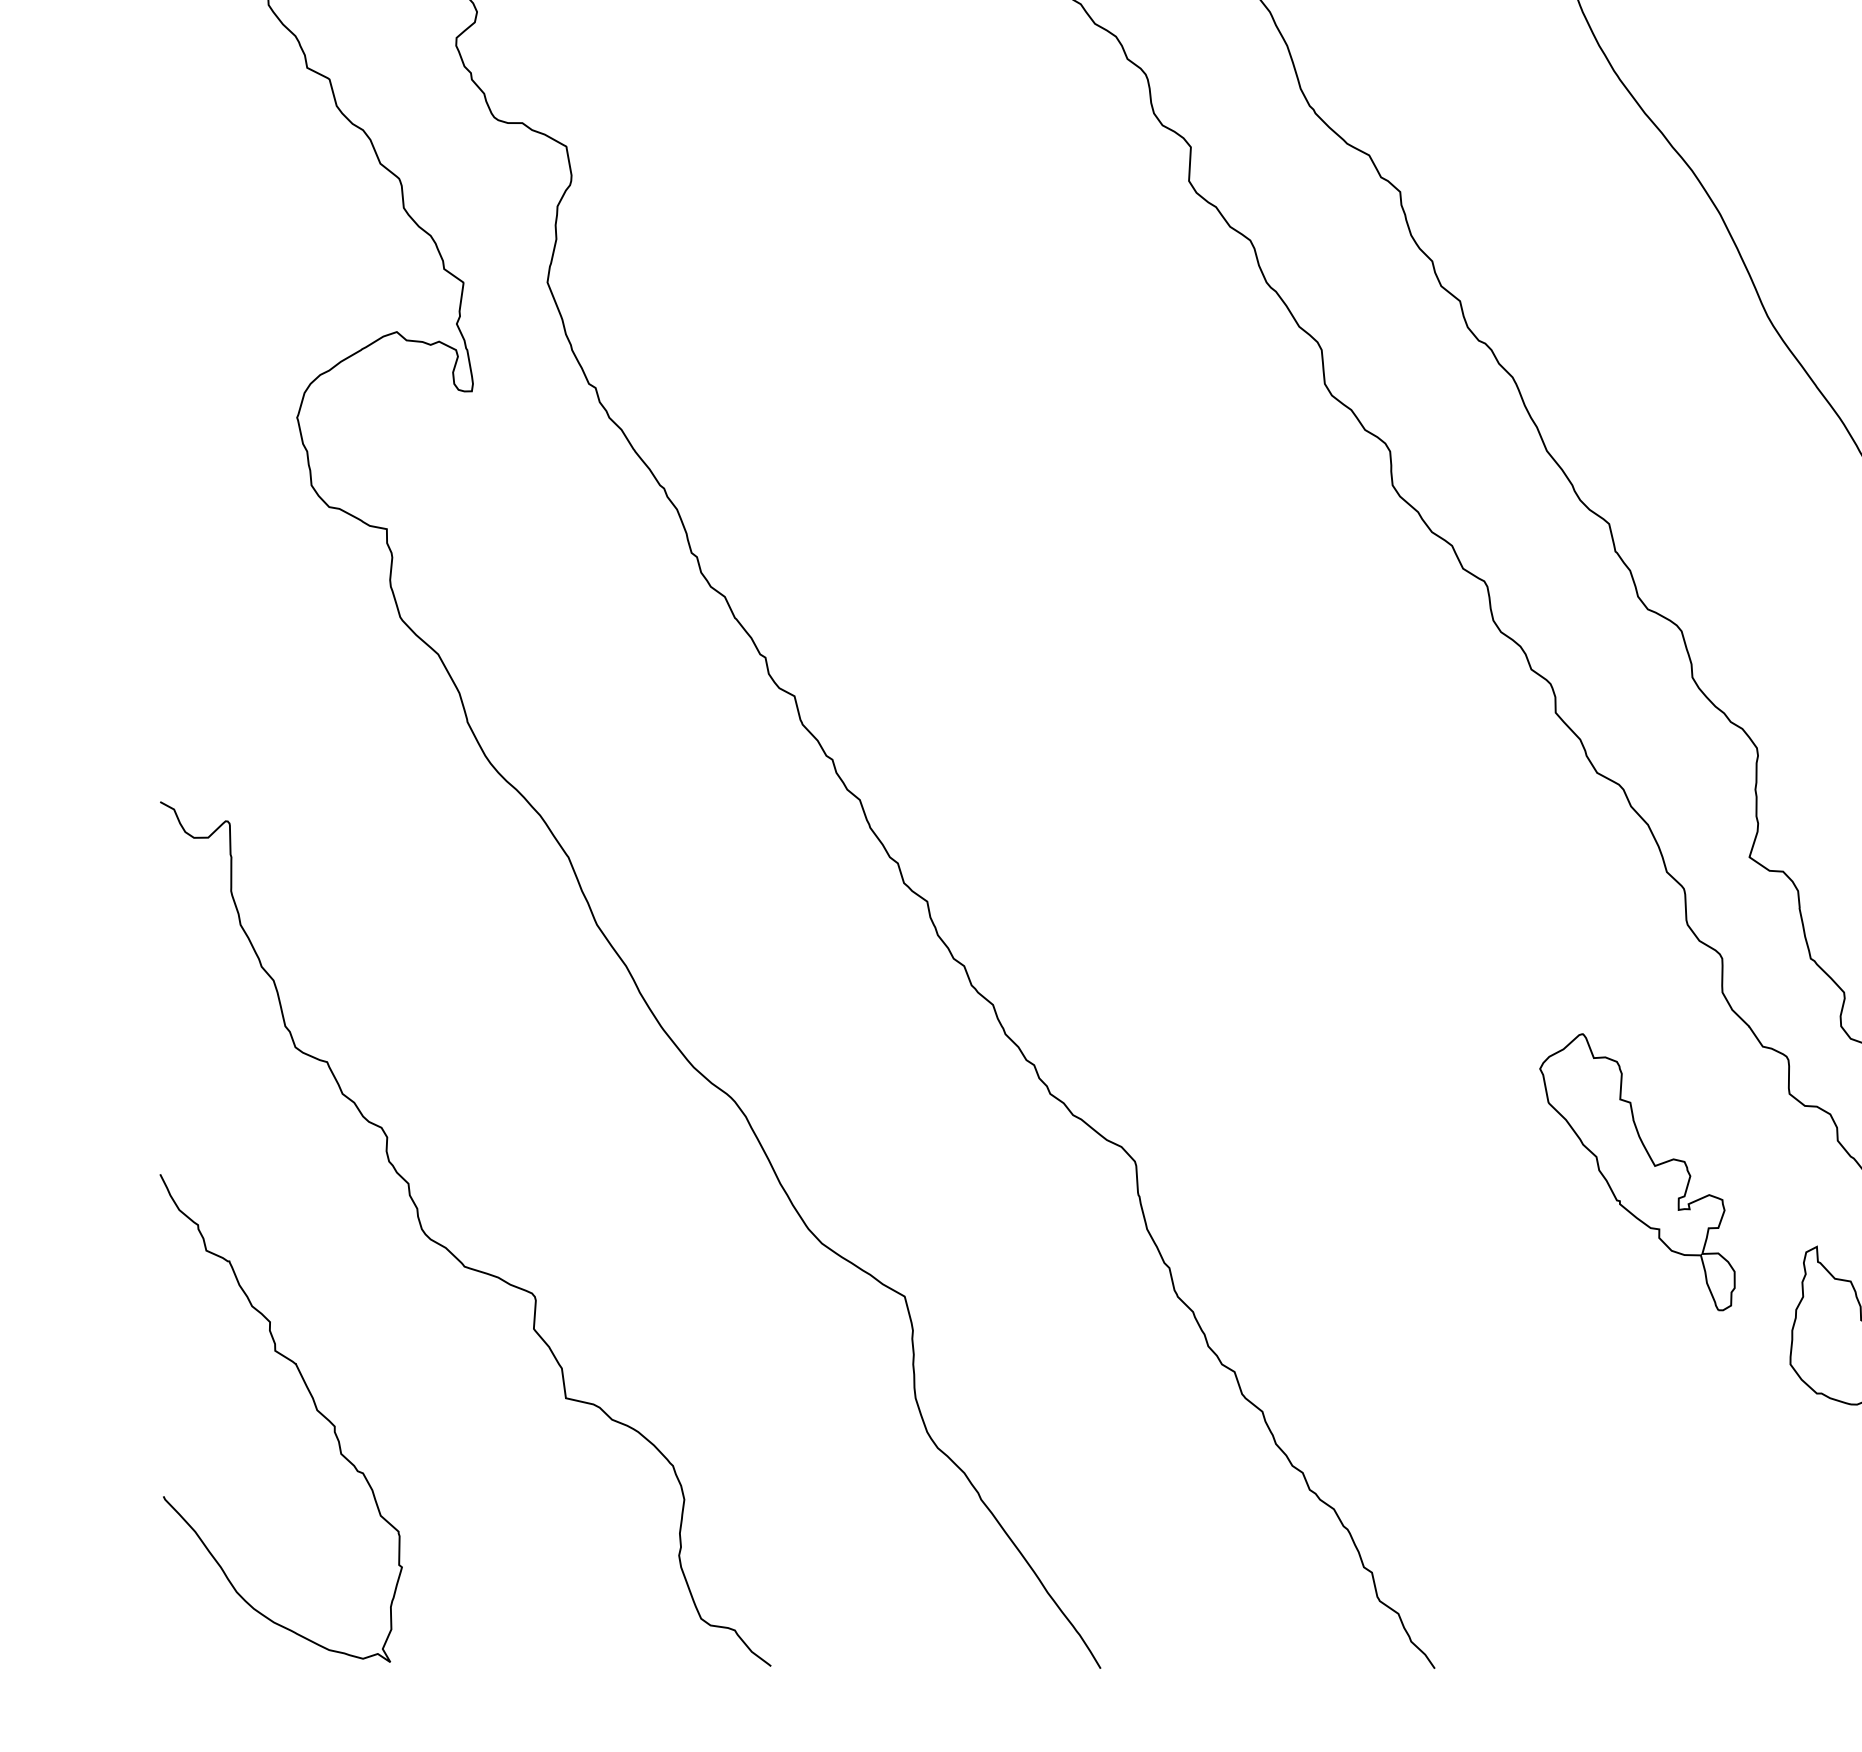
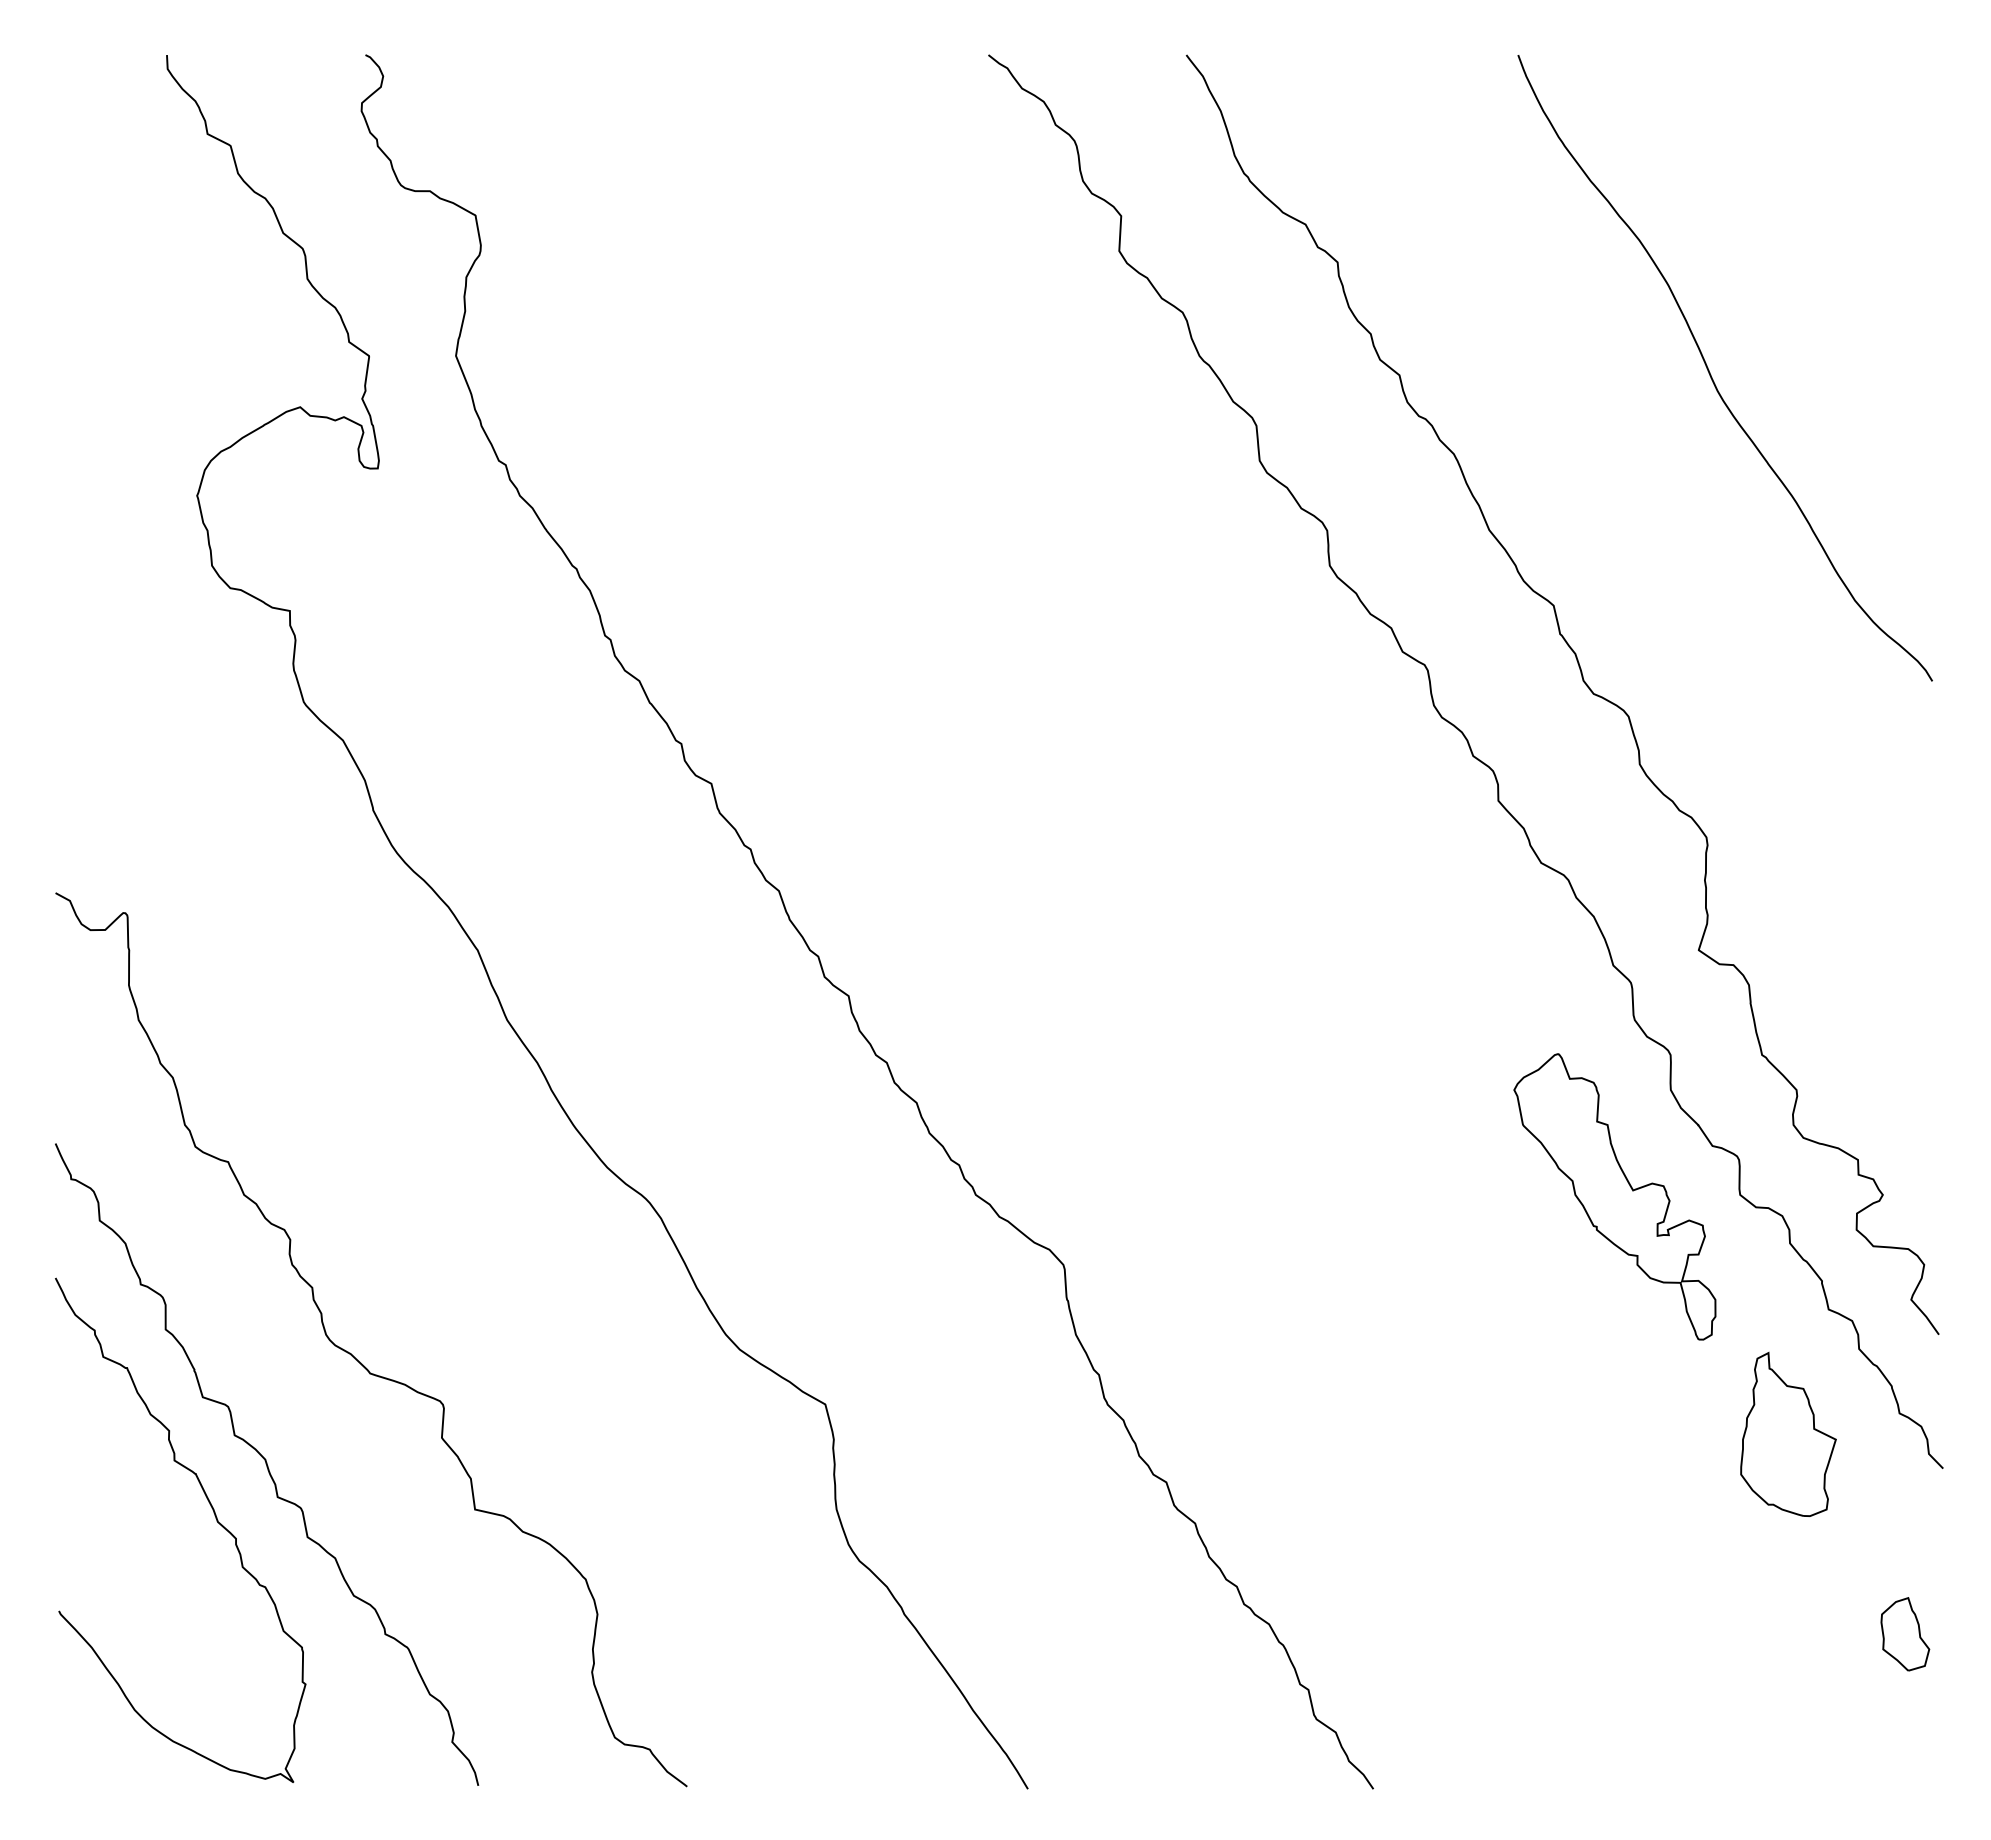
part: (1637, 1171) -> (1614, 1196), moved
curve: (365, 1354) -> (267, 1464), added

